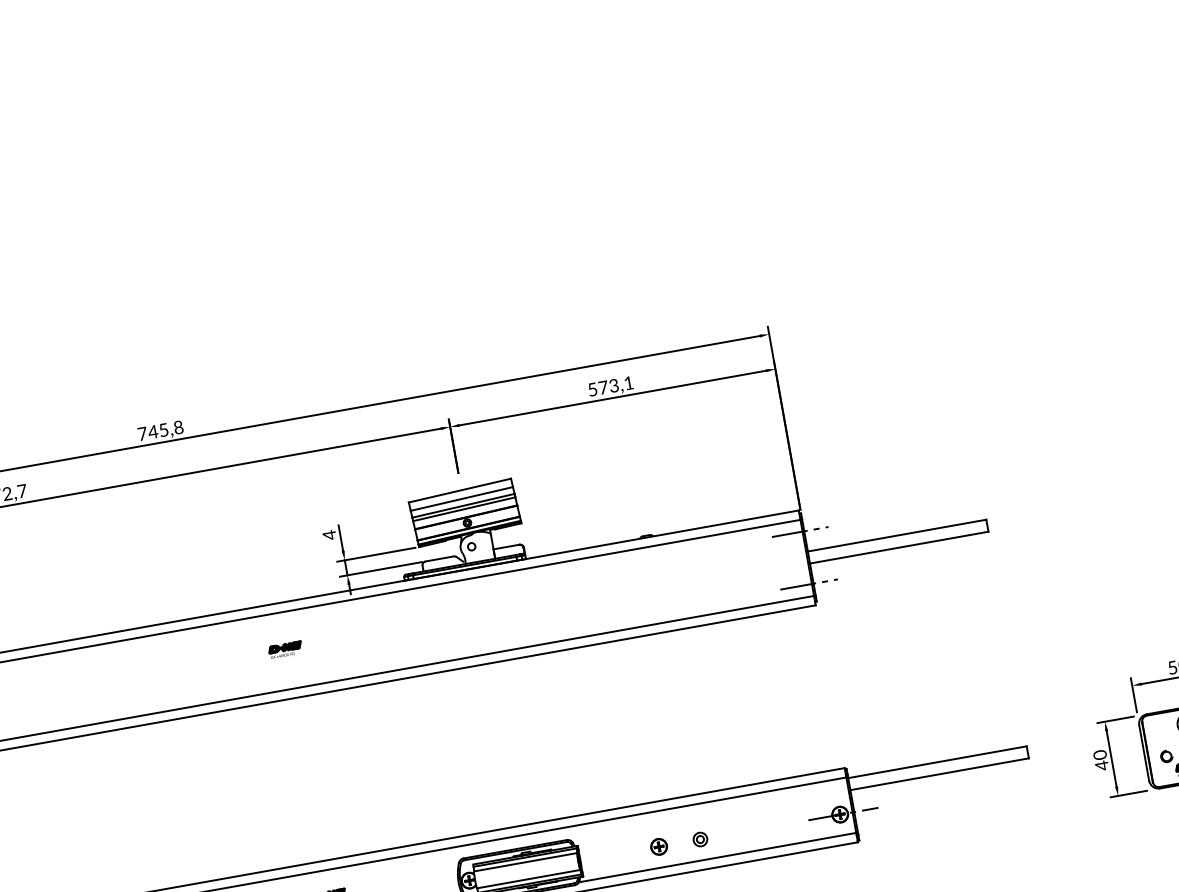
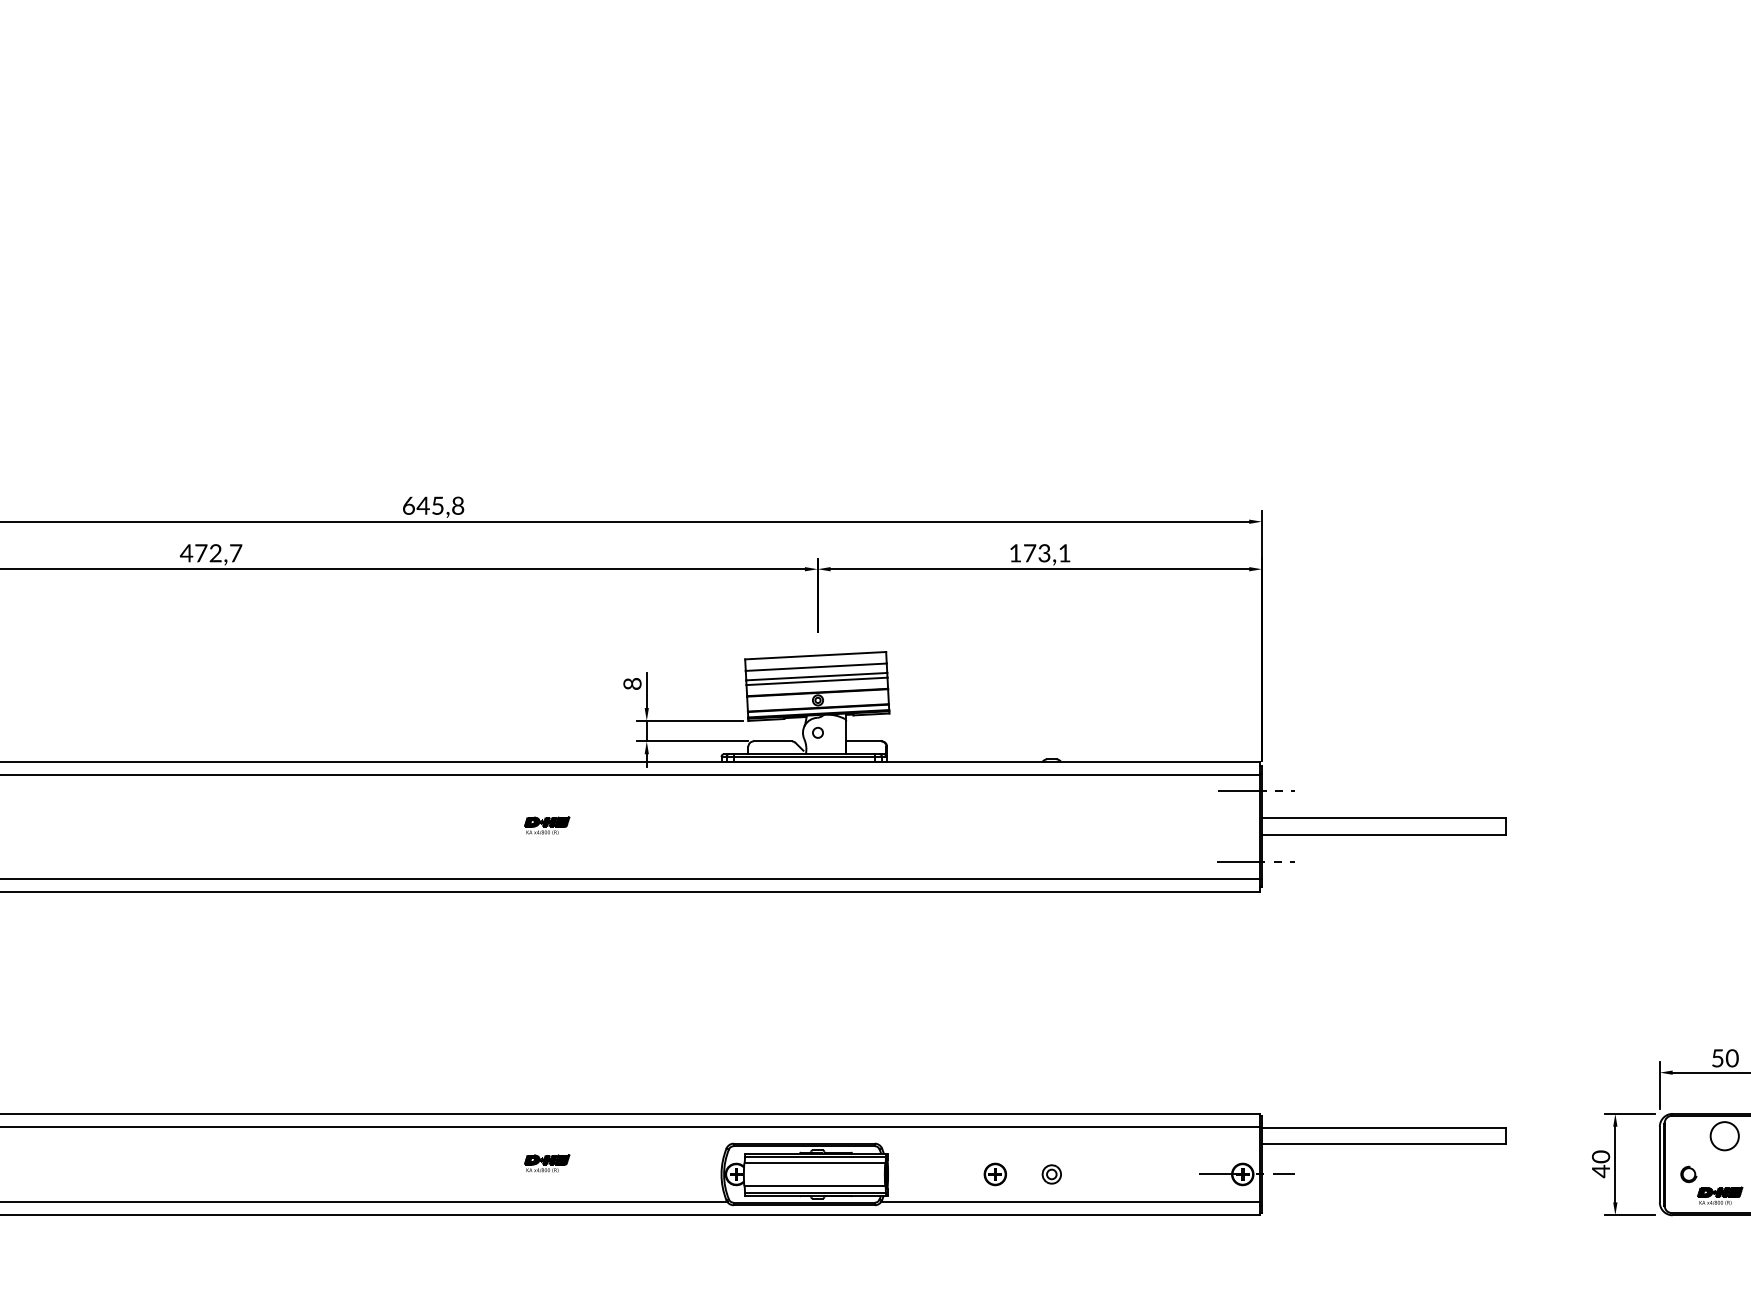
text: (592, 389) -> (1014, 553), 573,1 -> 173,1
text: (143, 433) -> (409, 505), 745,8 -> 645,8
text: (329, 534) -> (632, 683), 4 -> 8

